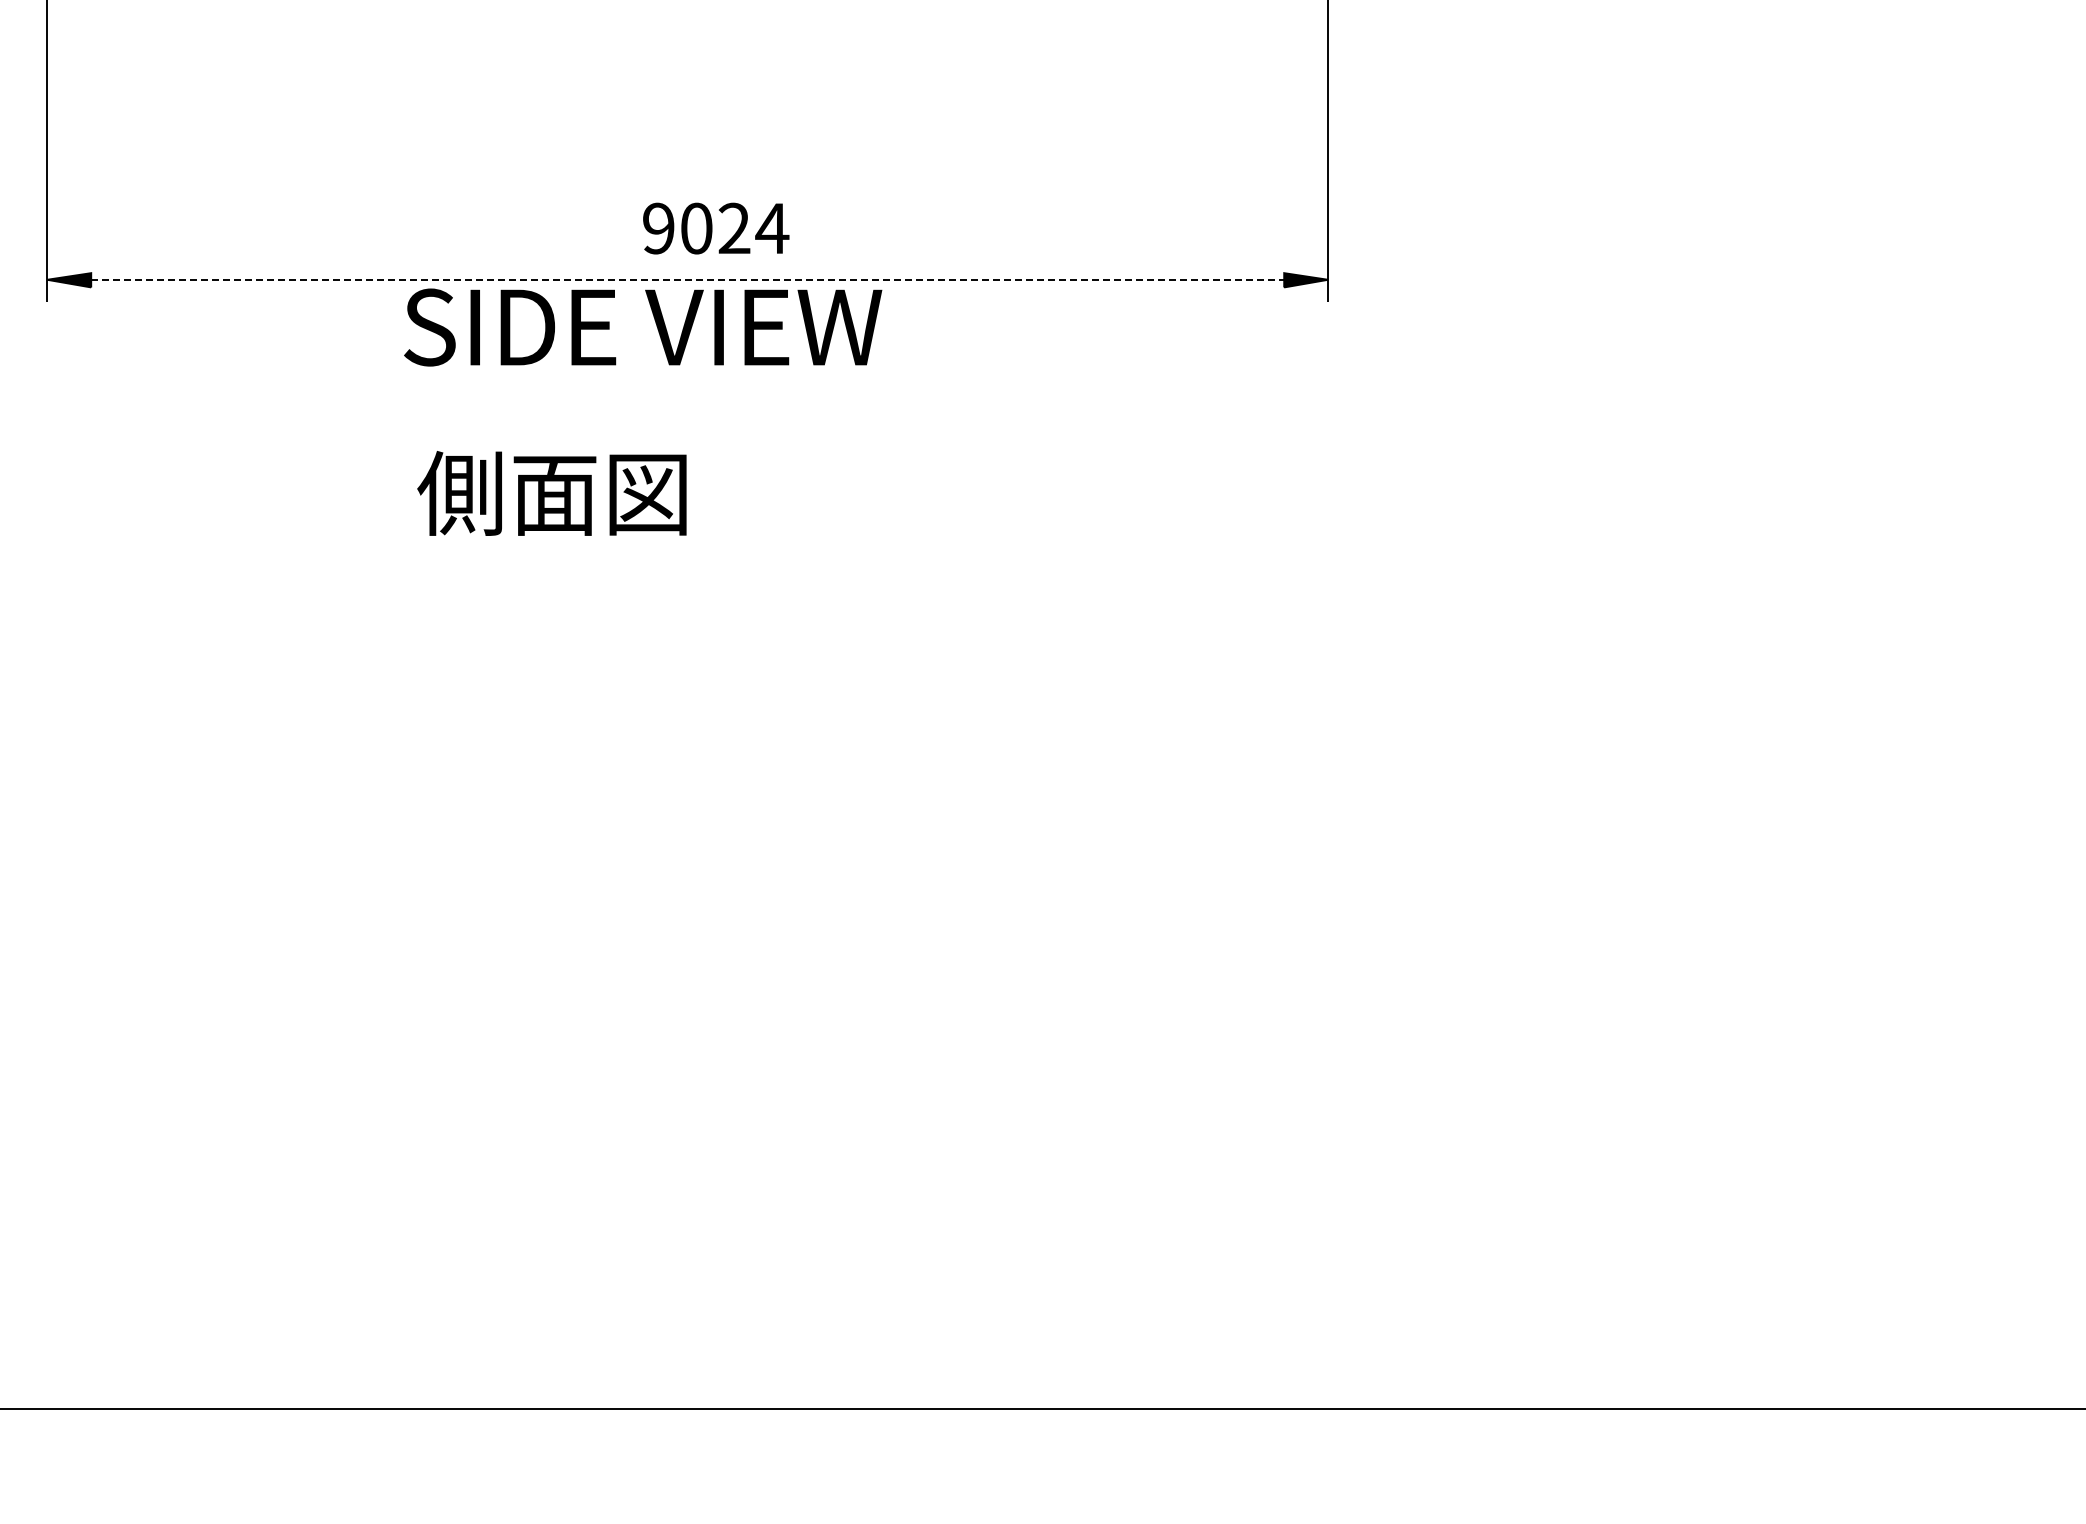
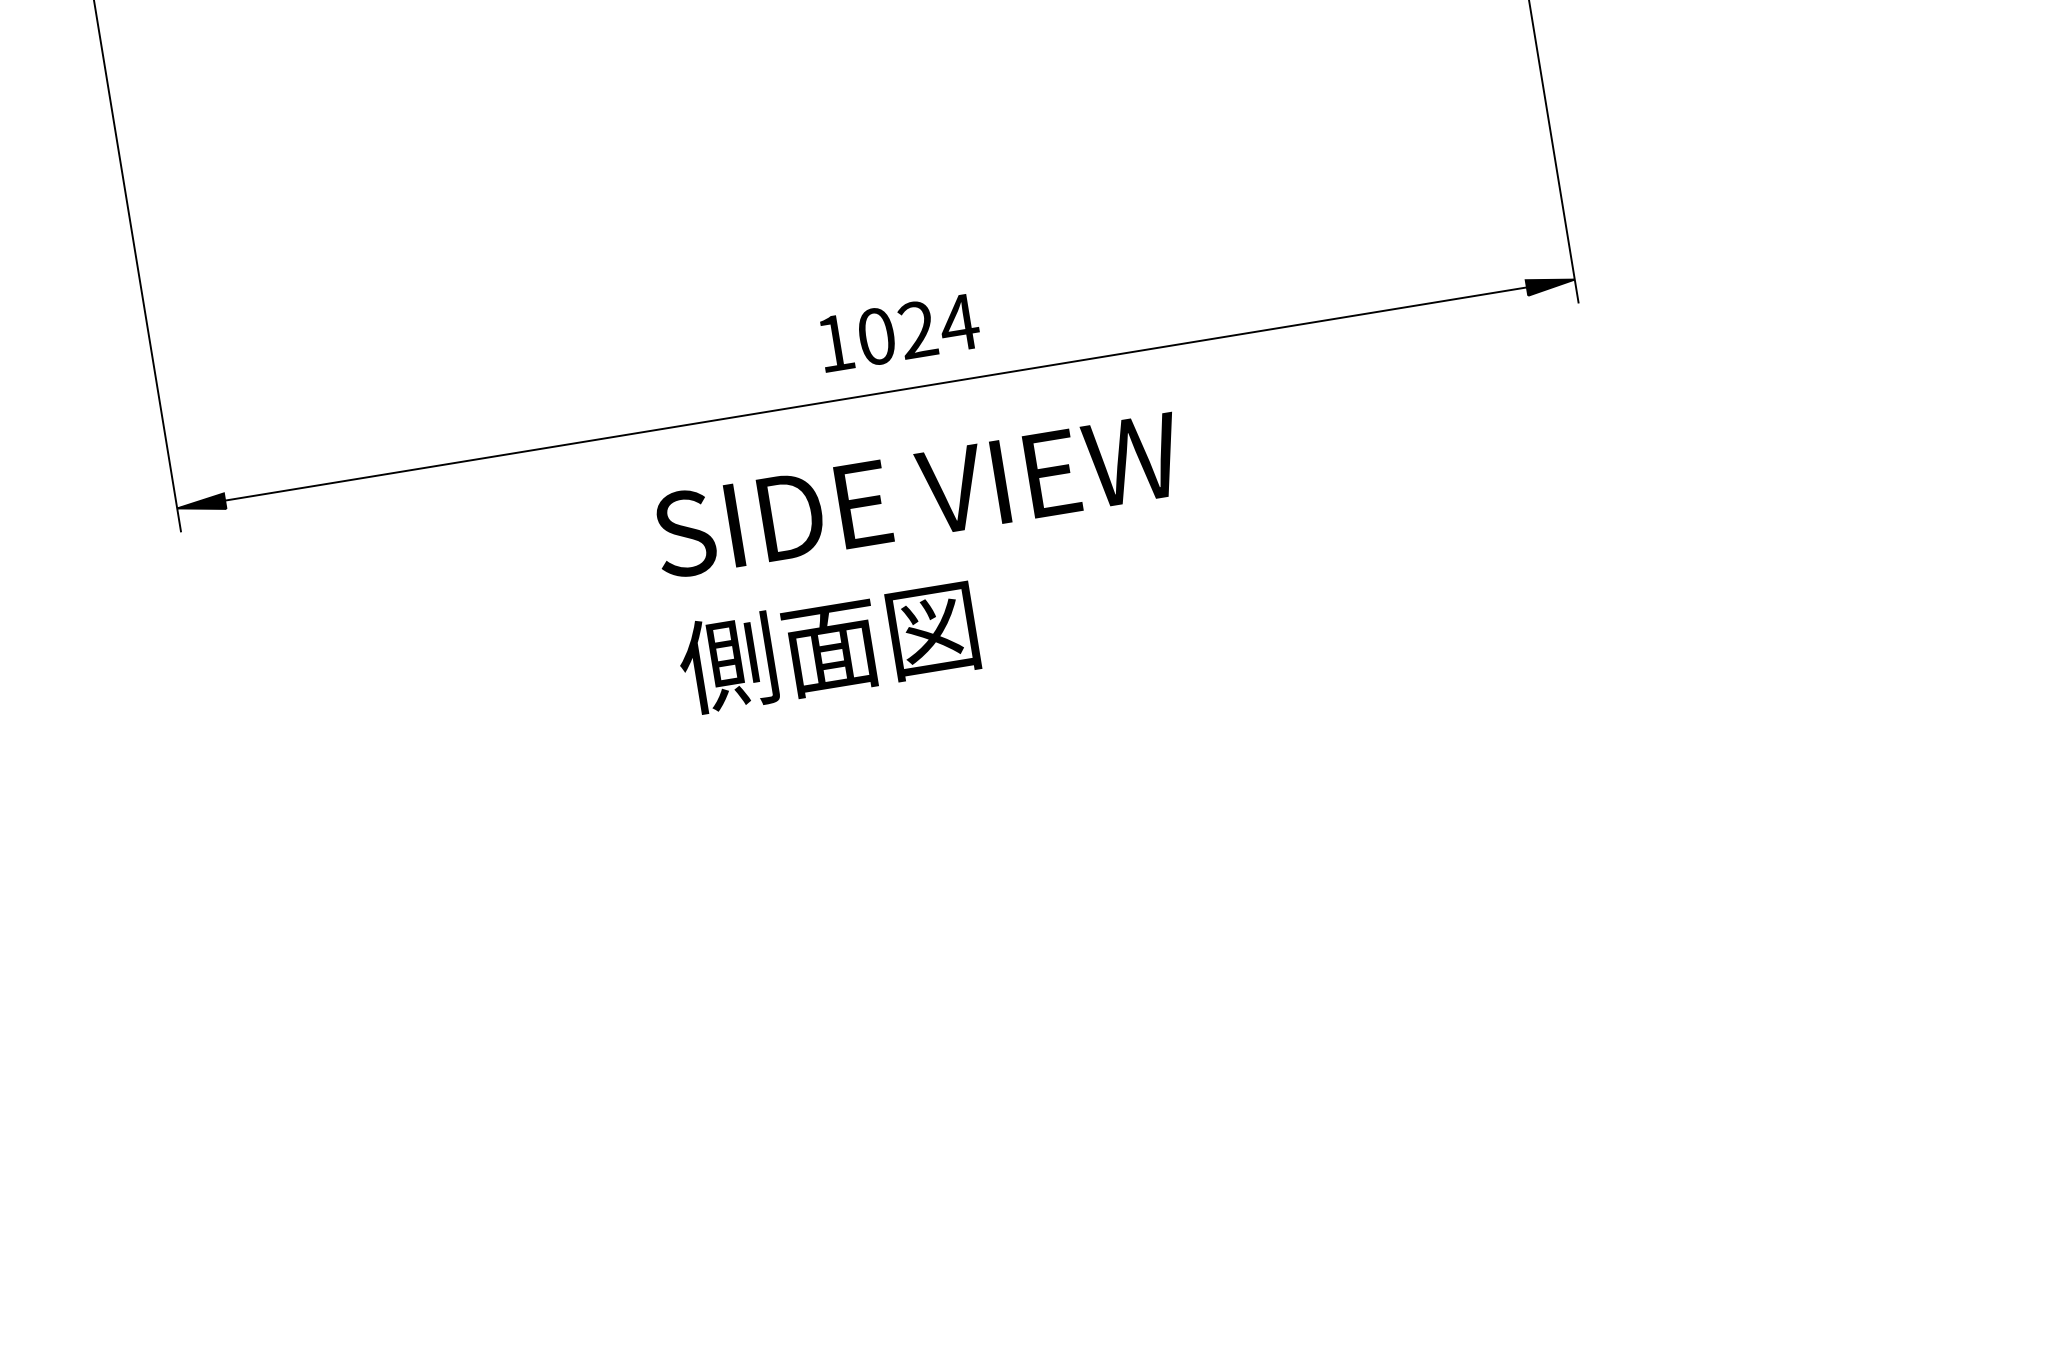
text: (658, 228) -> (834, 343), 9024 -> 1024
line: (688, 279) -> (876, 393), dashed -> solid
text: (643, 327) -> (918, 495), moved
text: (551, 493) -> (827, 646), moved

